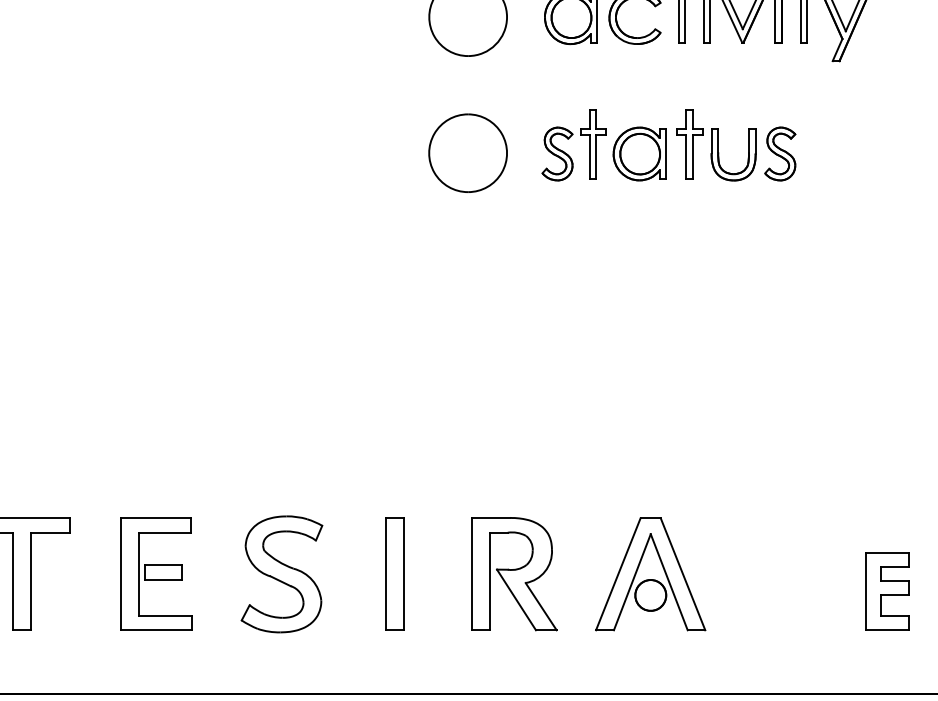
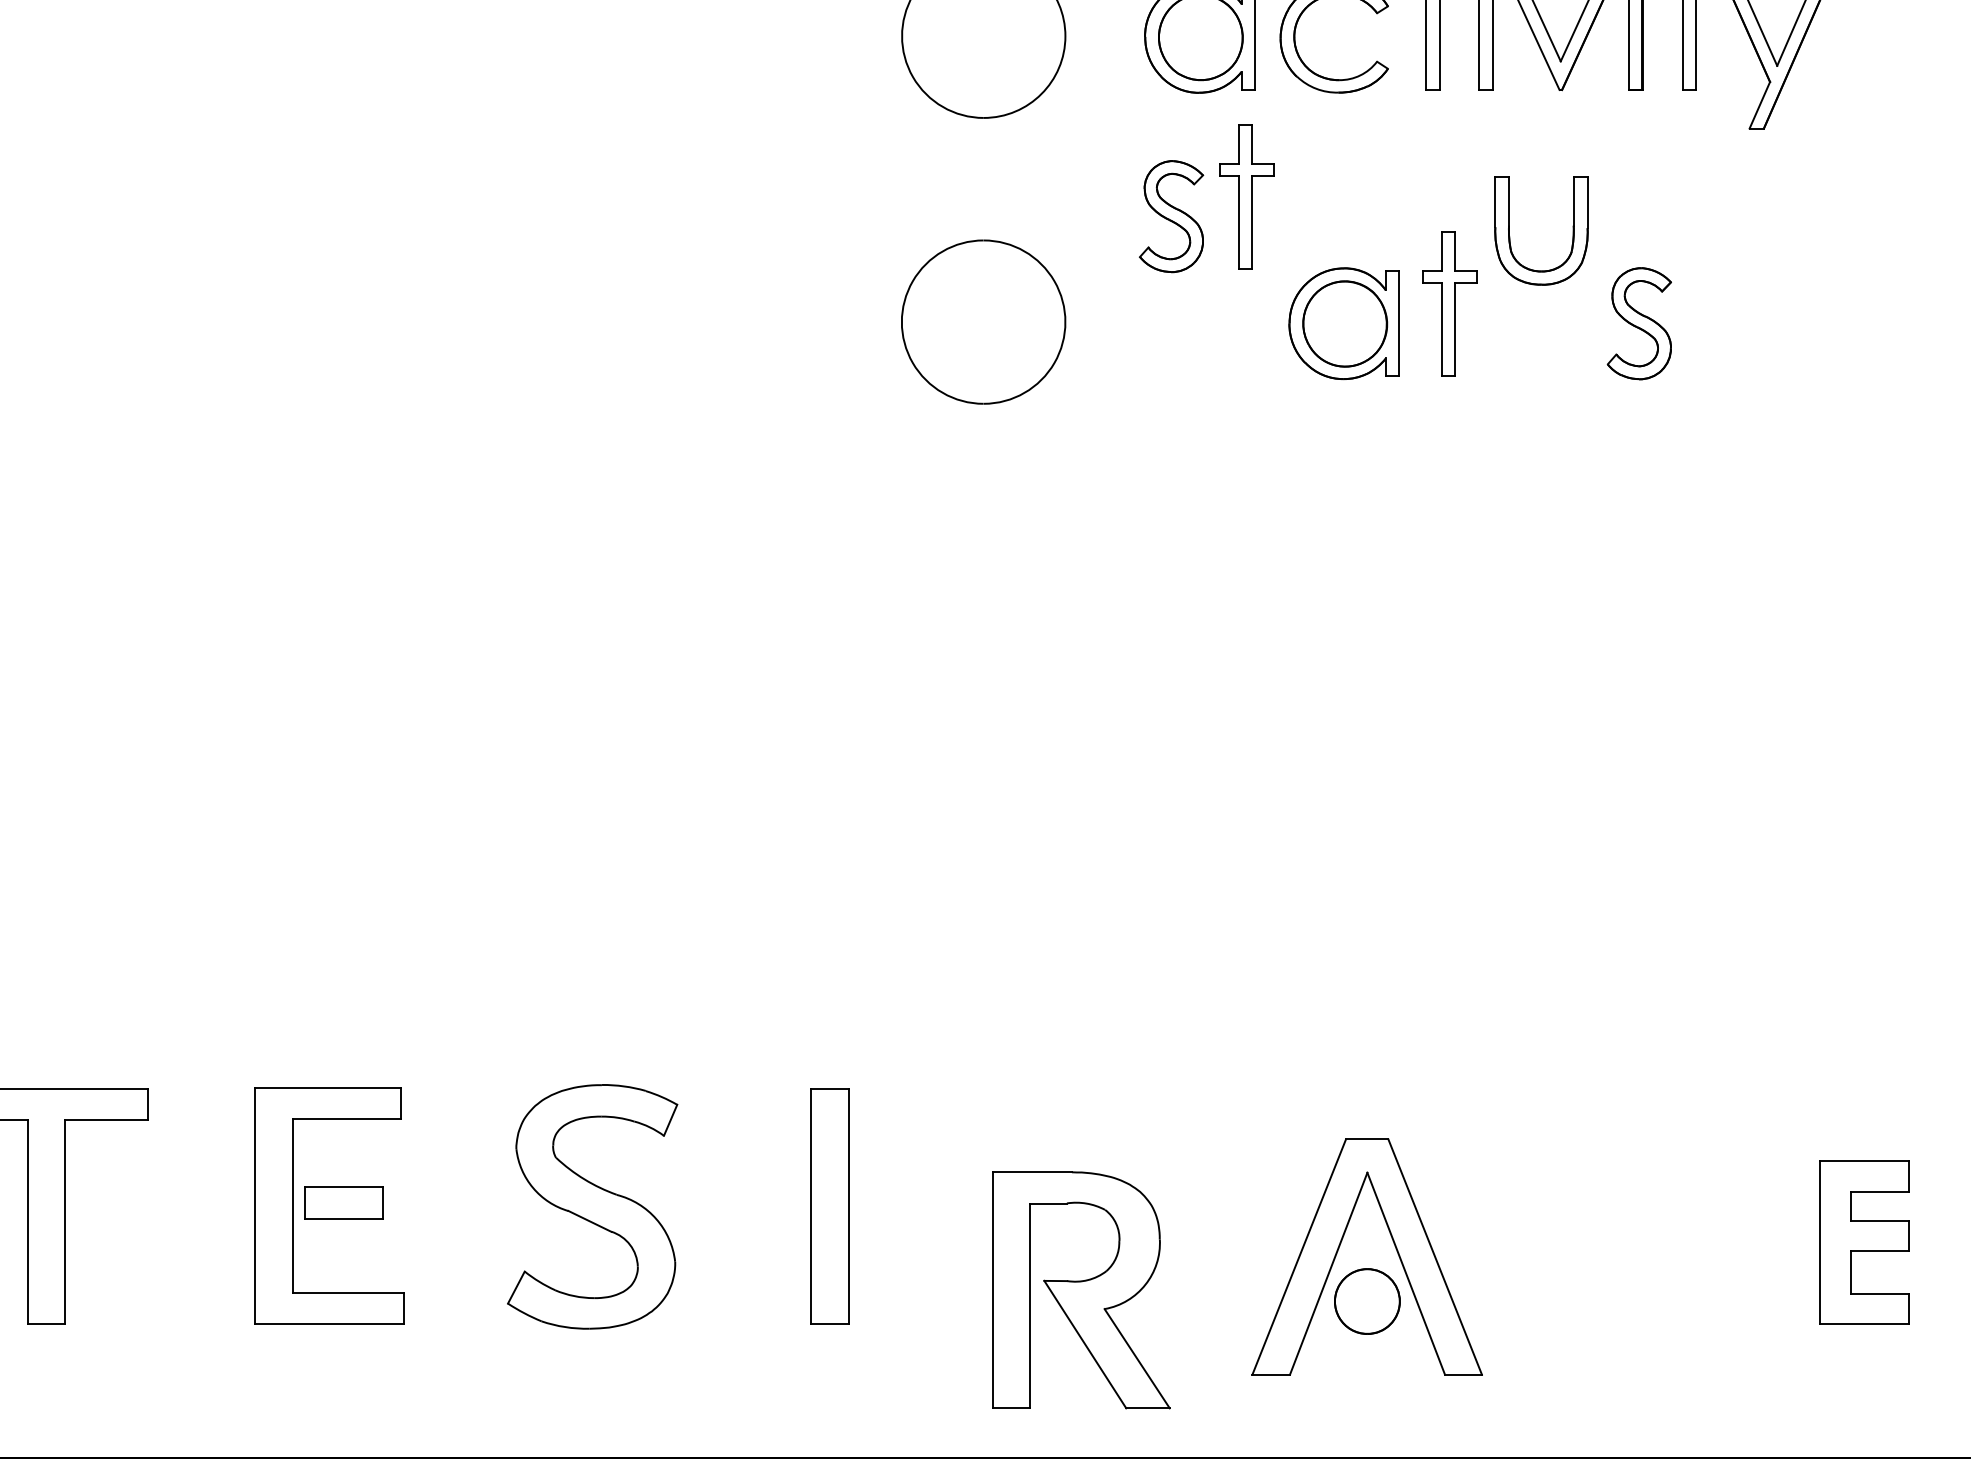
part: (568, 139) -> (1194, 186), moved
part: (719, 154) -> (1511, 230), moved
part: (514, 574) -> (1081, 1291), moved
part: (650, 574) -> (1366, 1257), moved

